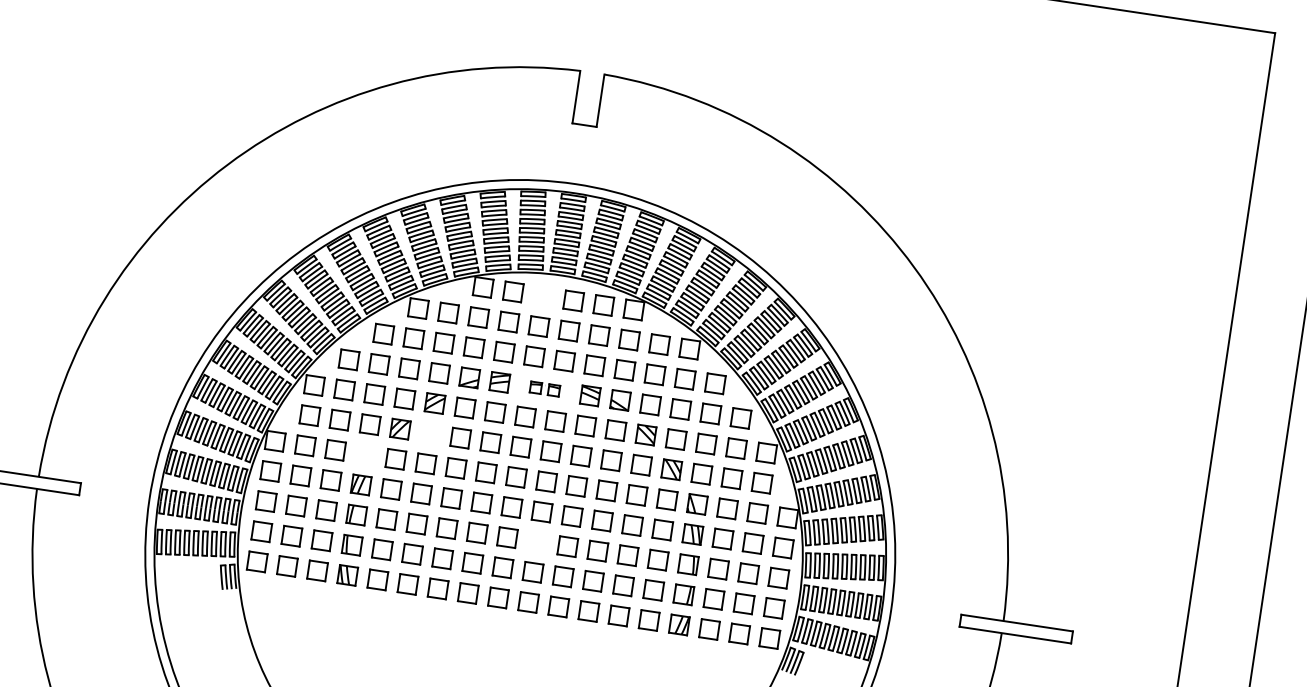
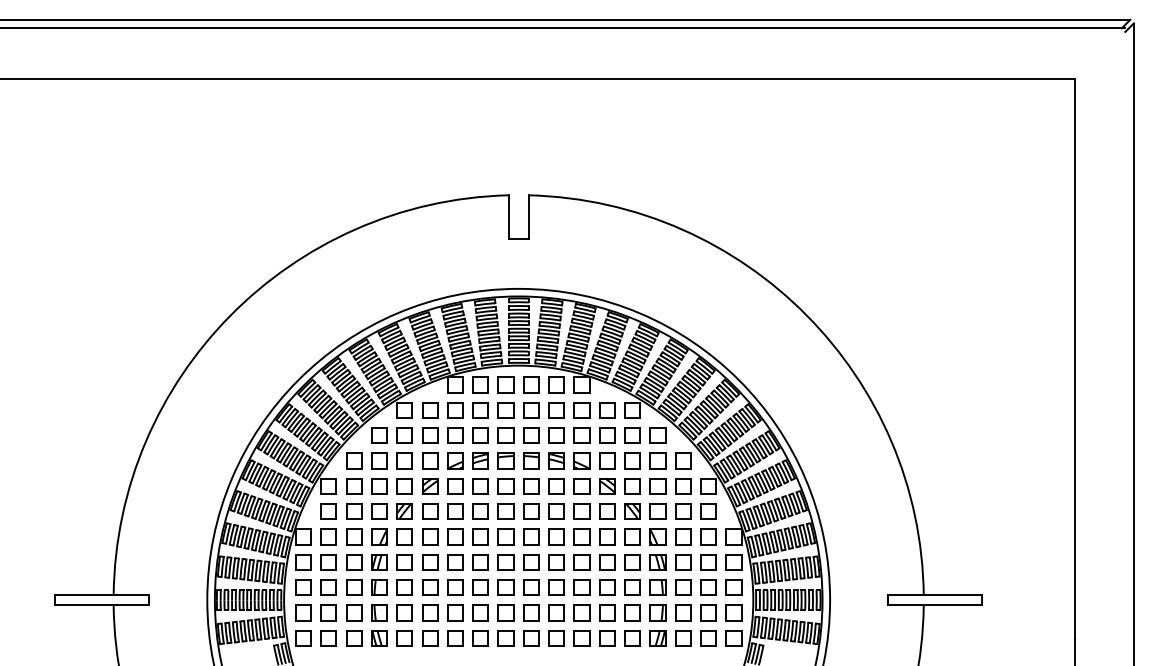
part: (542, 295) -> (505, 384), added
part: (544, 388) -> (518, 460), size x1.67
part: (431, 433) -> (430, 511), added
part: (365, 454) -> (379, 536), added
part: (537, 542) -> (531, 587), added

